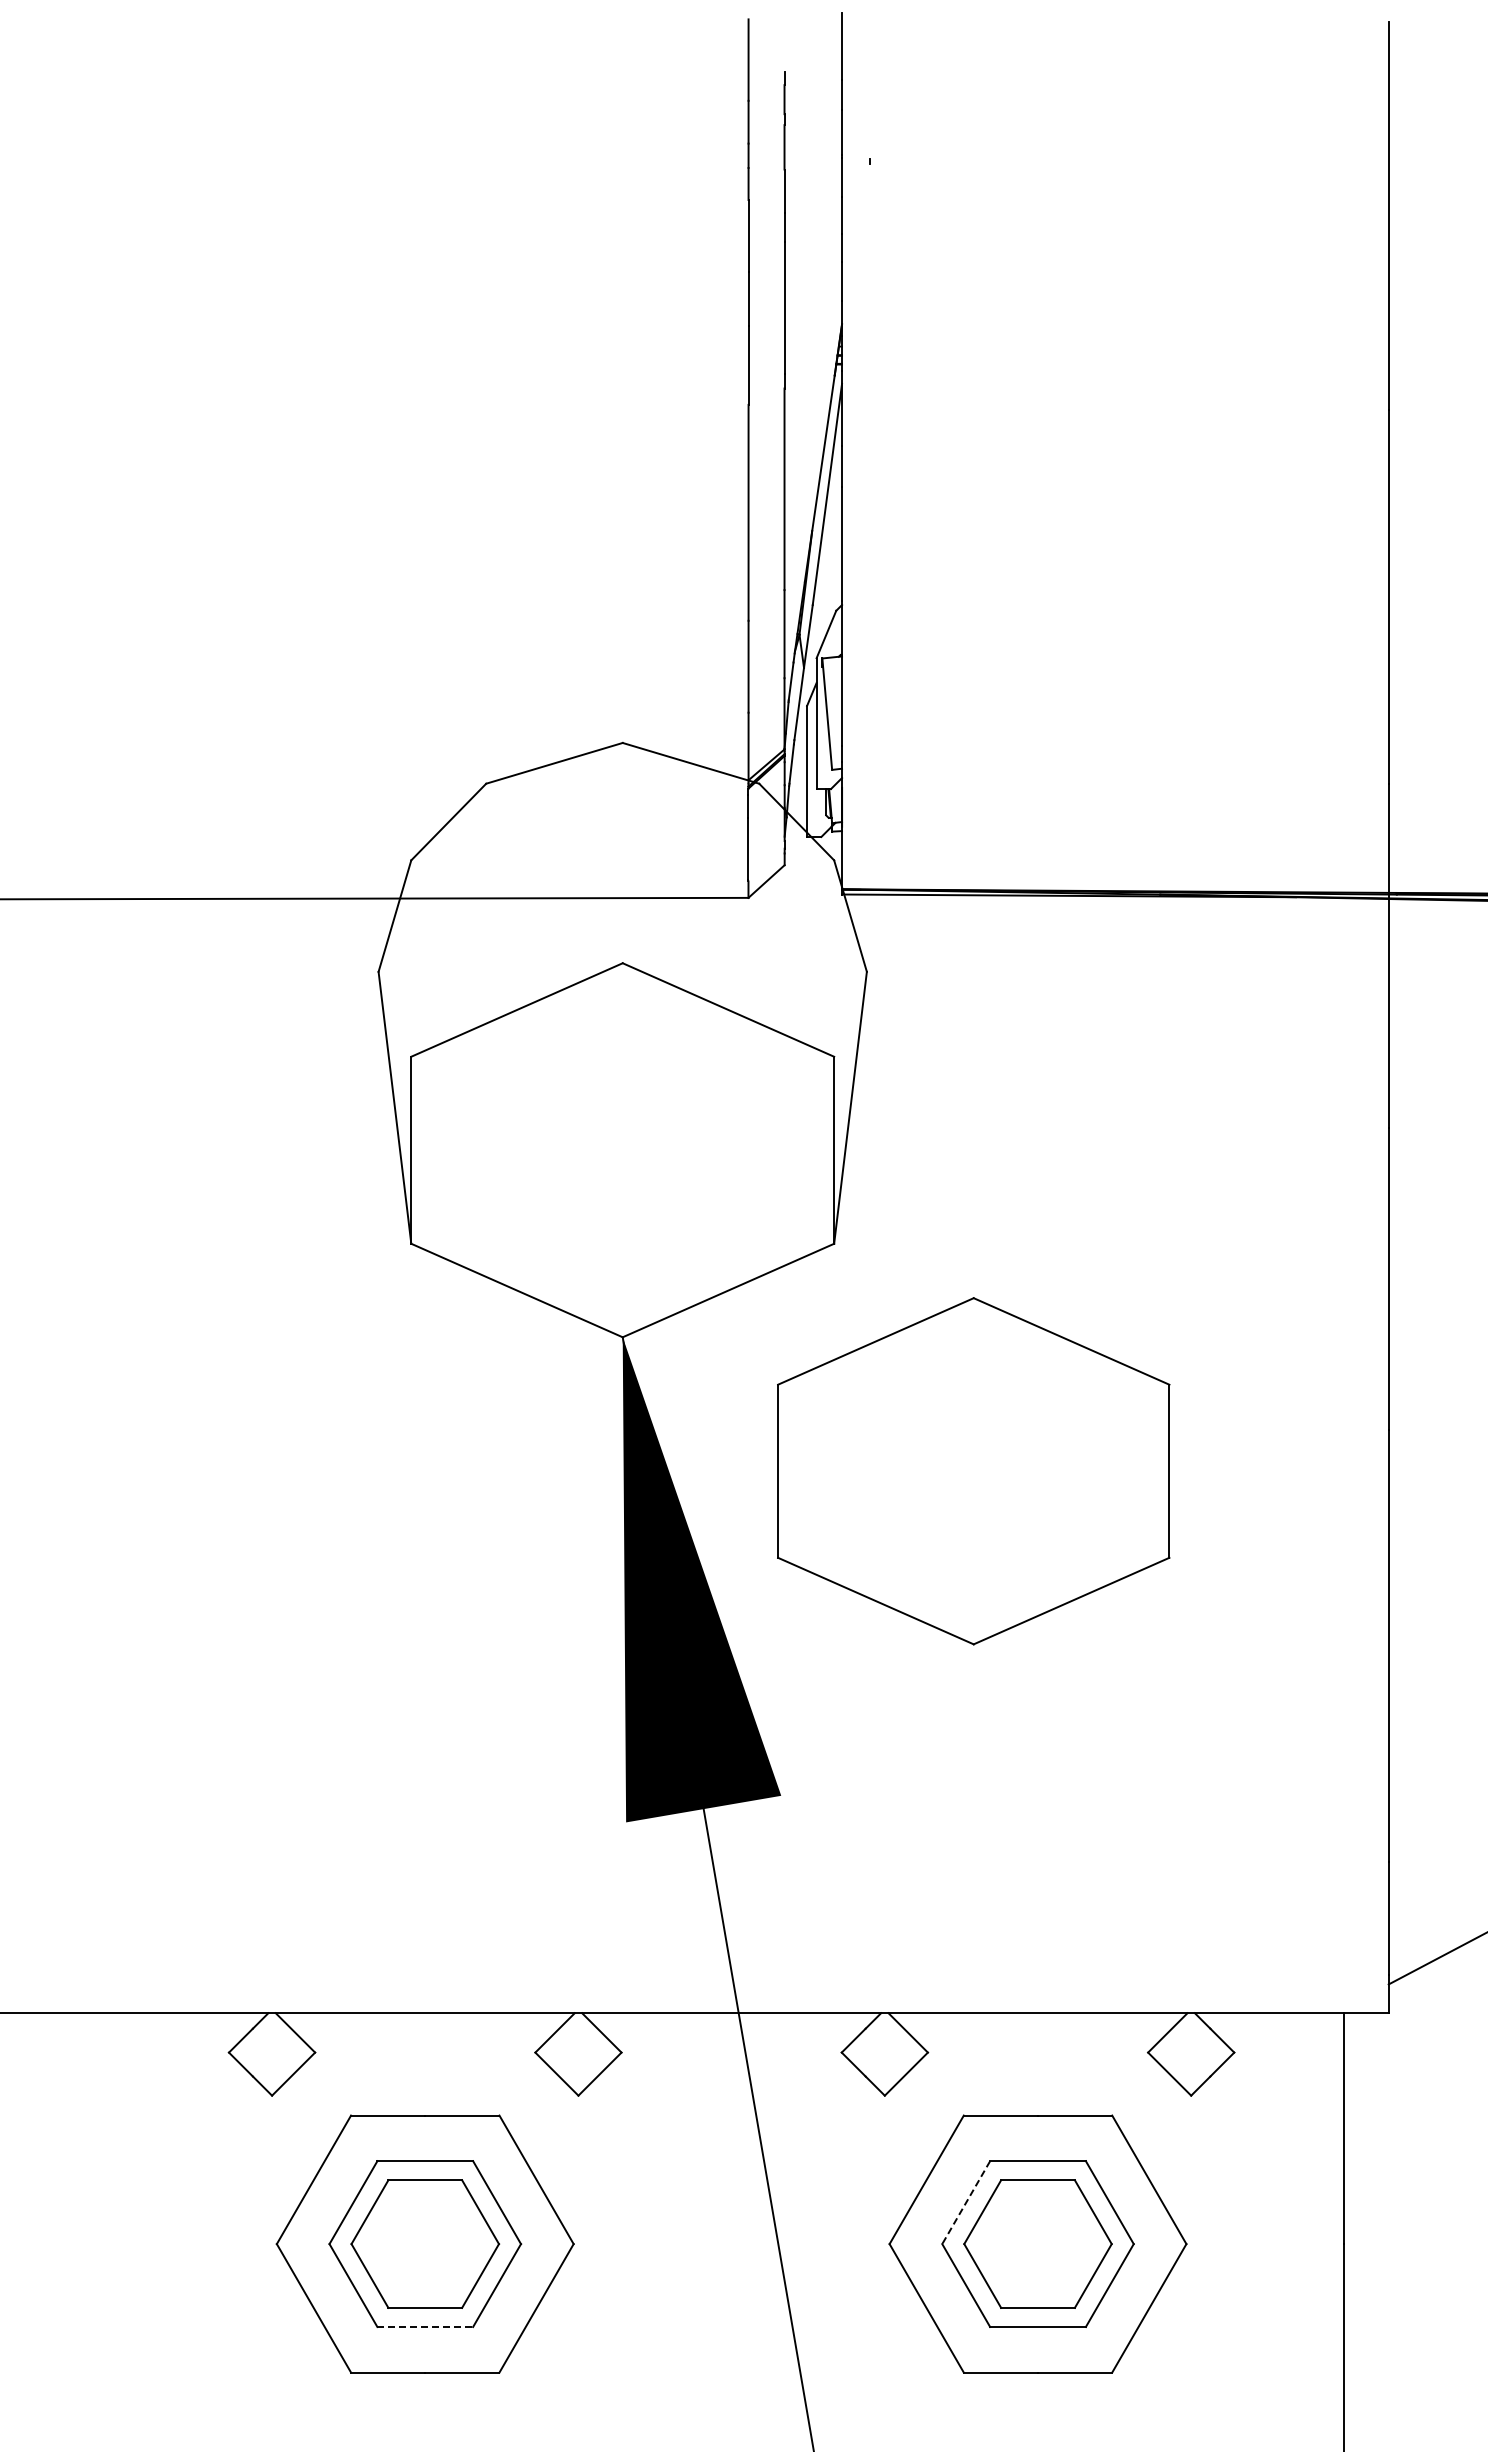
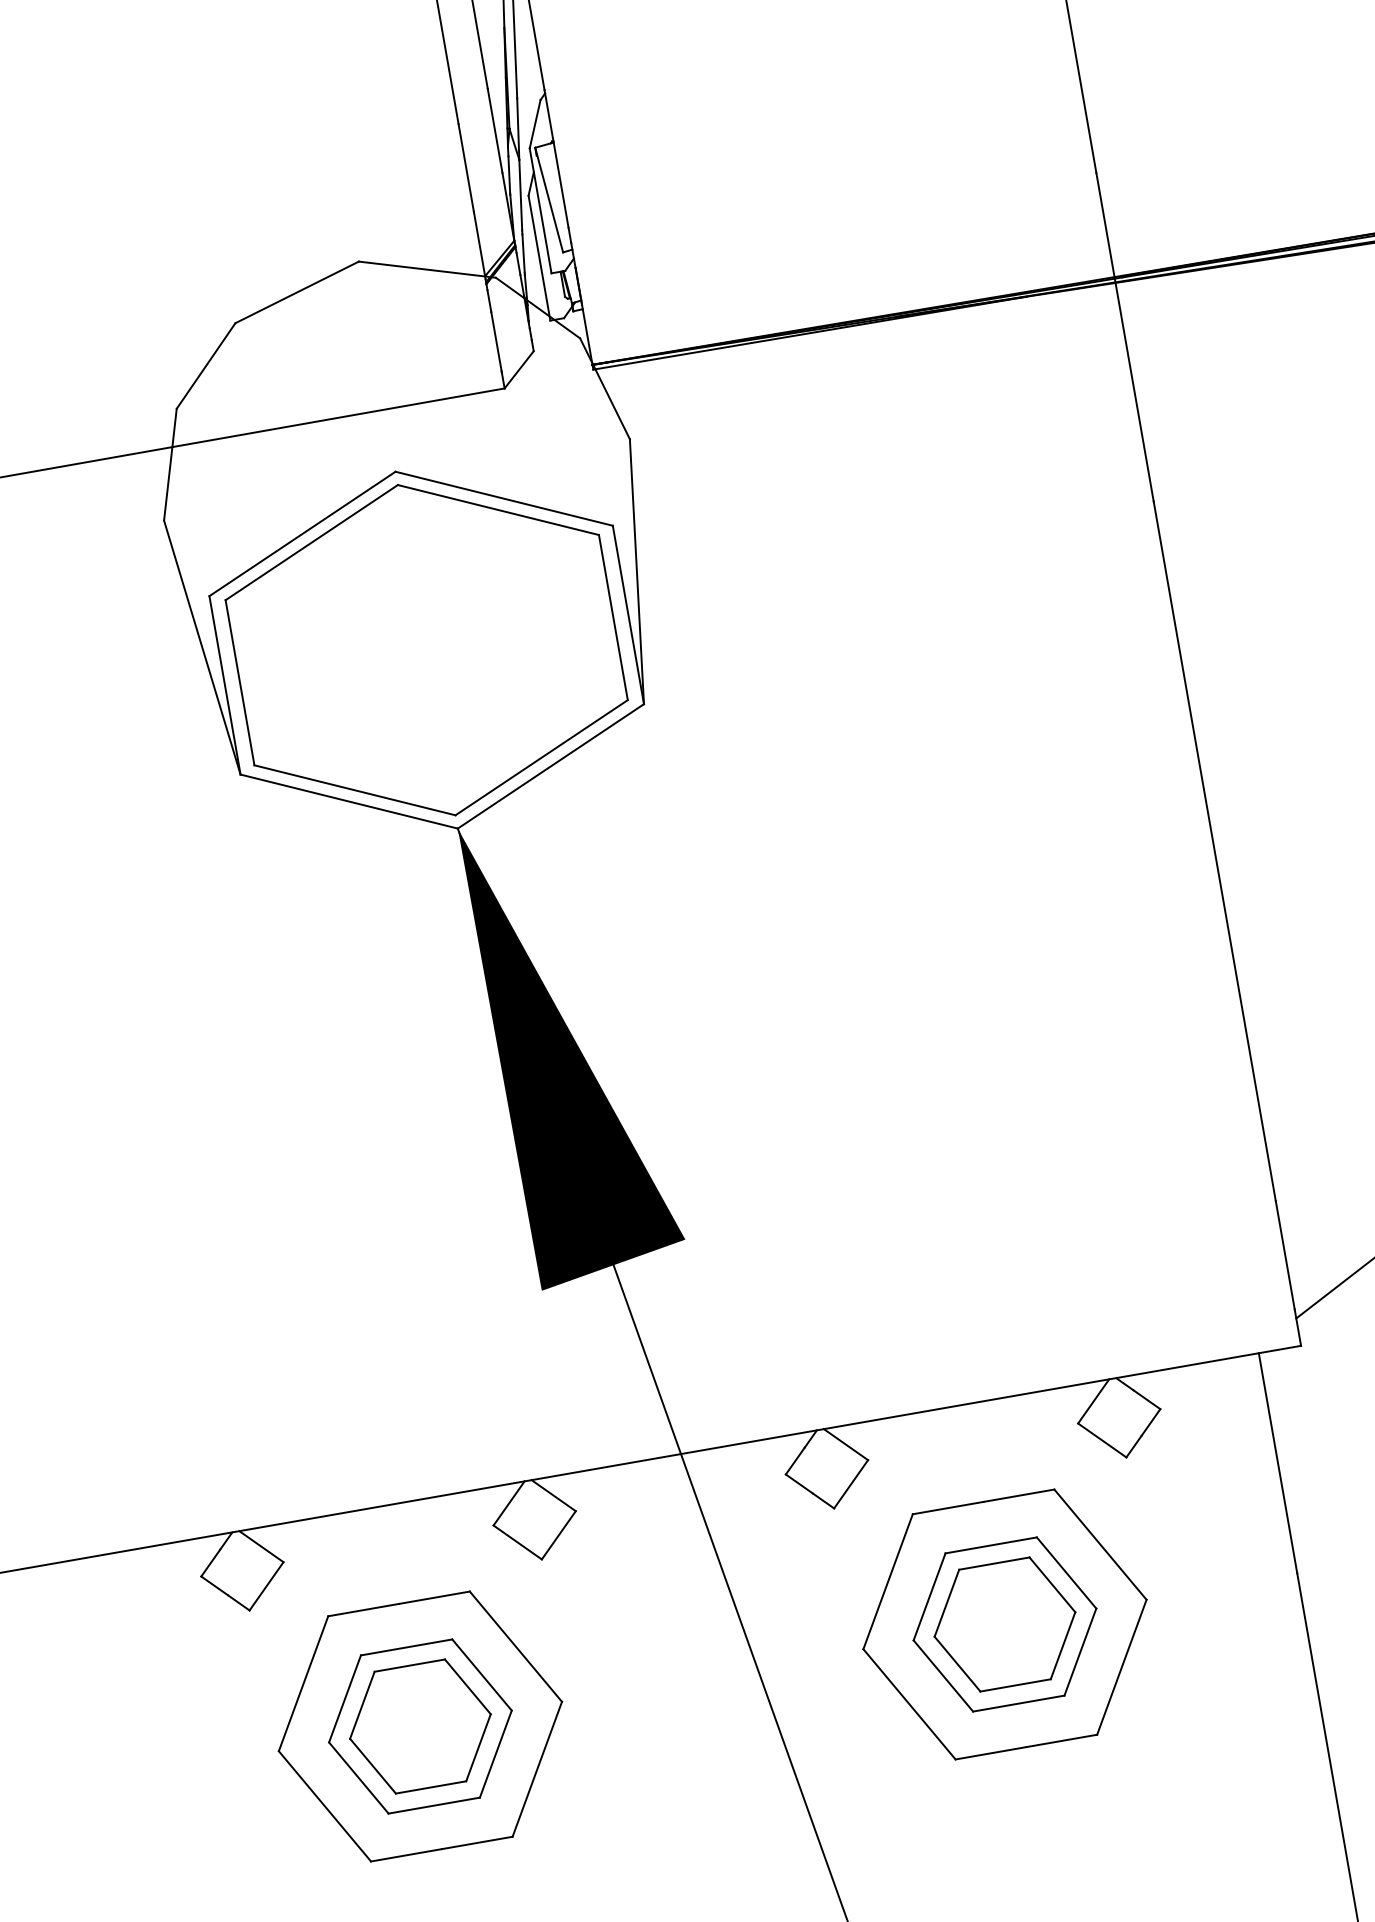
part: (973, 1471) -> (426, 650), moved
line: (966, 2202) -> (929, 1596), dashed -> solid
line: (425, 2327) -> (434, 1806), dashed -> solid

